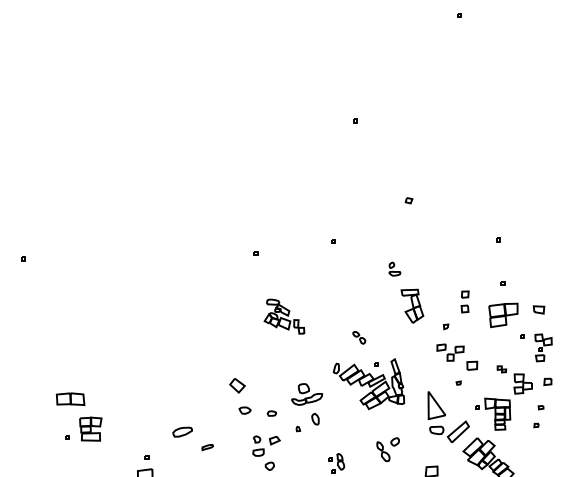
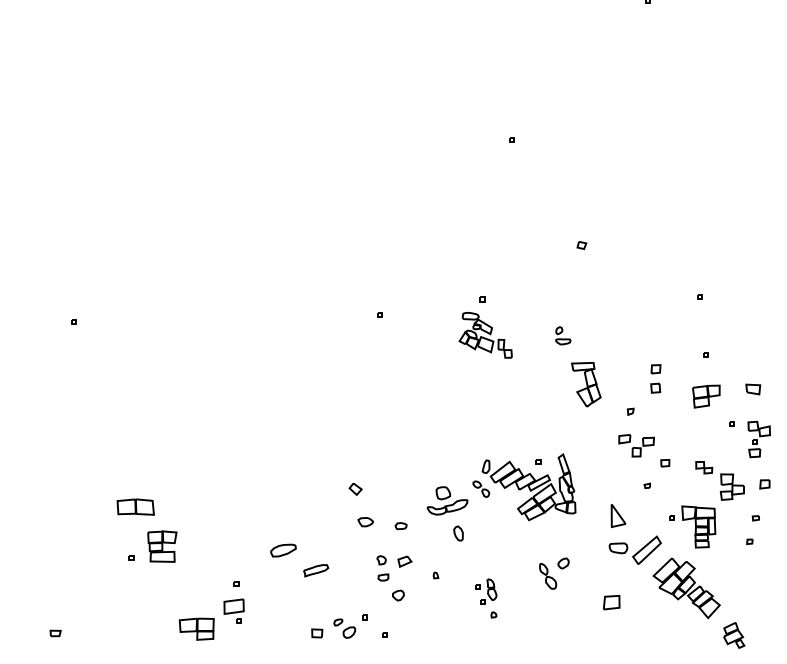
part: (503, 315) -> (706, 396), size x0.71
part: (284, 316) -> (485, 335), moved
part: (359, 338) -> (481, 489), moved
part: (472, 366) -> (665, 463), size x0.62
part: (502, 369) -> (704, 467), size x1.43
part: (237, 385) -> (355, 488), size x0.62
part: (436, 406) -> (618, 516), size x0.62
part: (297, 429) -> (435, 575), moved
part: (207, 447) -> (316, 570), size x1.67
part: (258, 452) -> (383, 577), size x0.71

